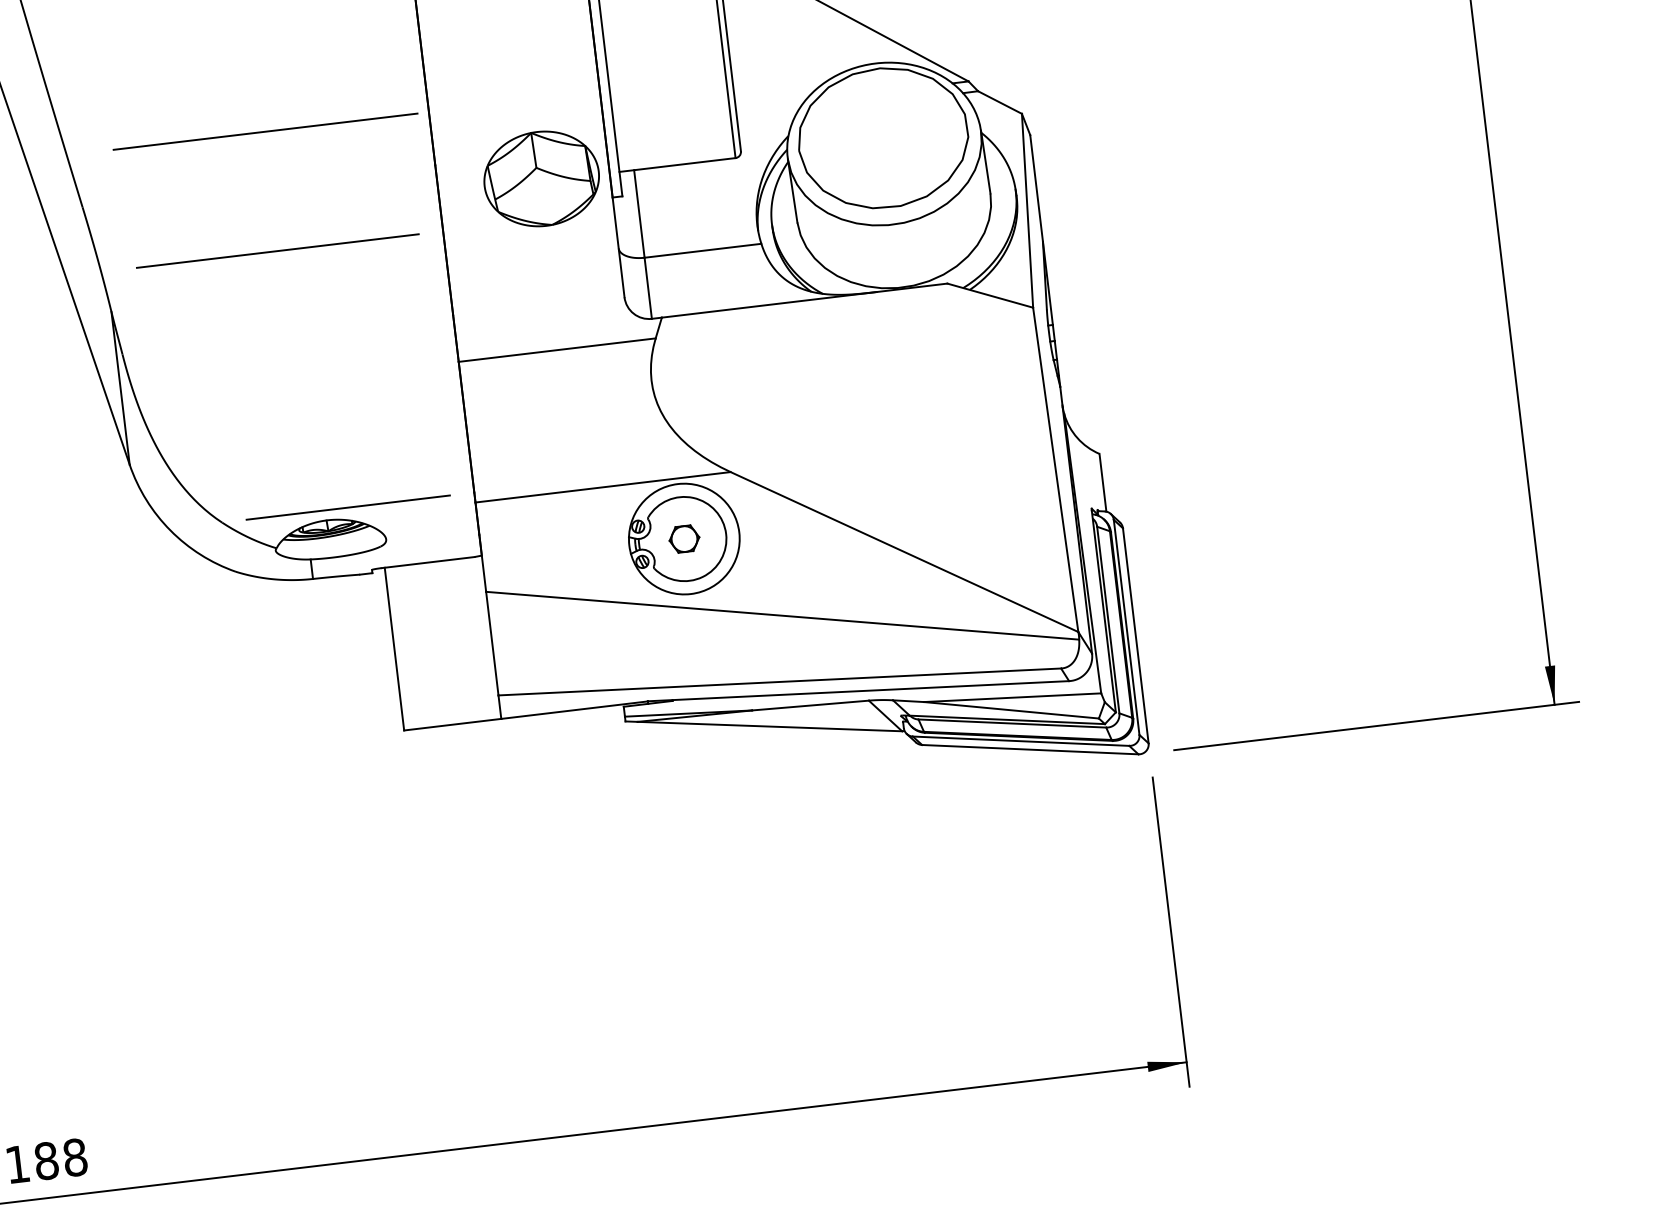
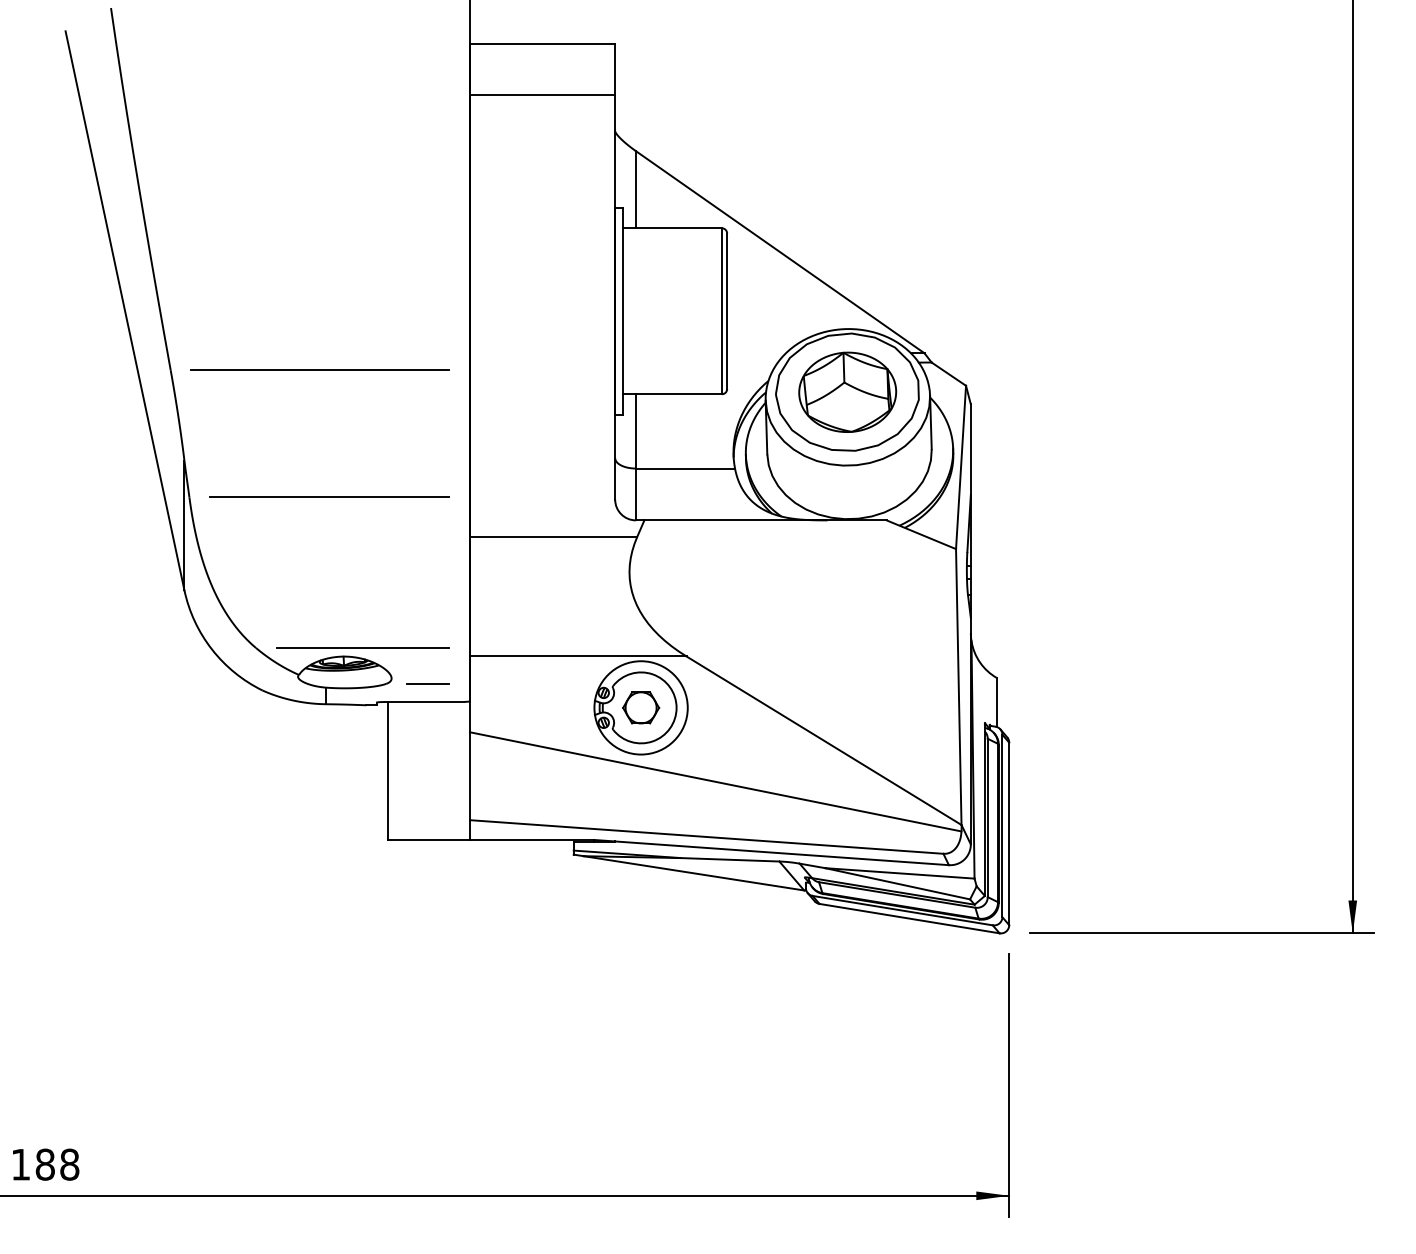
line: (264, 130) -> (319, 369), moved
part: (541, 177) -> (847, 391), moved
line: (277, 250) -> (329, 496), moved
part: (684, 538) -> (641, 707), size x1.43
line: (429, 540) -> (427, 683), added

